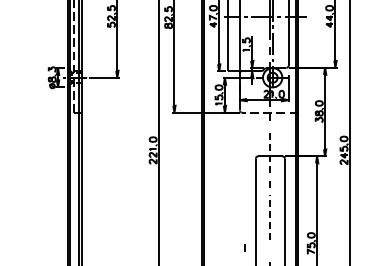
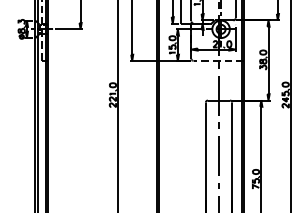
line: (270, 150) -> (219, 95), dashed -> solid
line: (270, 217) -> (219, 155), dashed -> solid
line: (244, 247) -> (218, 185), moved

